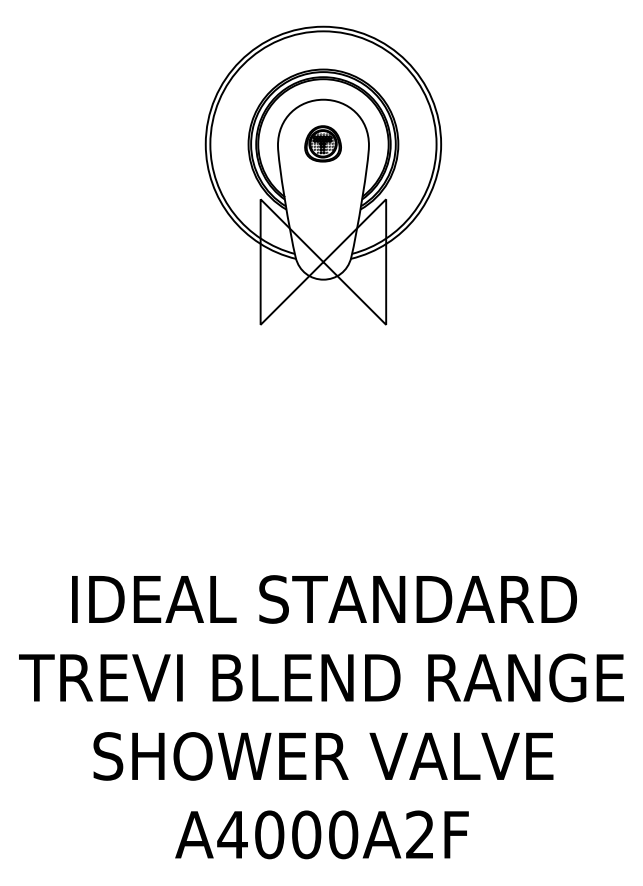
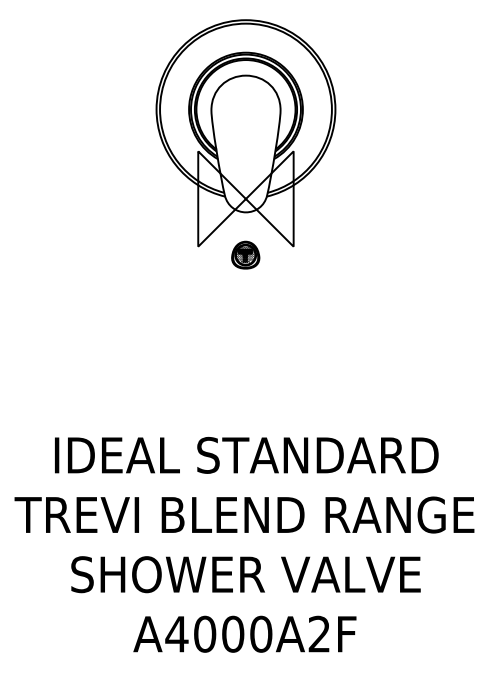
part: (322, 142) -> (245, 254), moved

